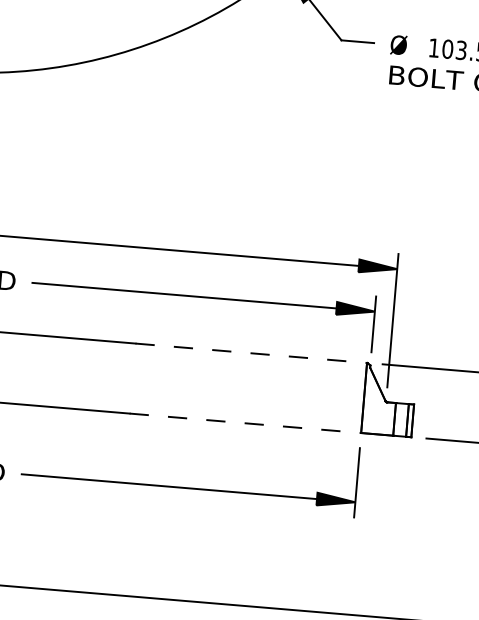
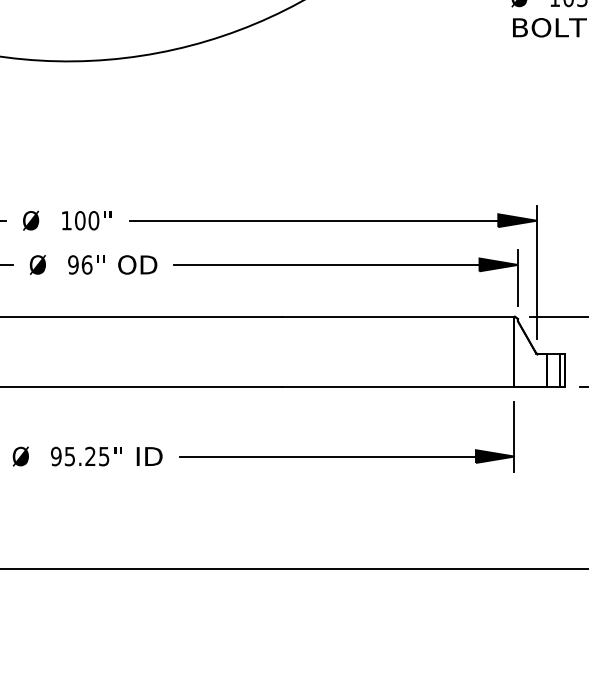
line: (251, 353) -> (398, 316), dashed -> solid
line: (245, 423) -> (398, 387), dashed -> solid

